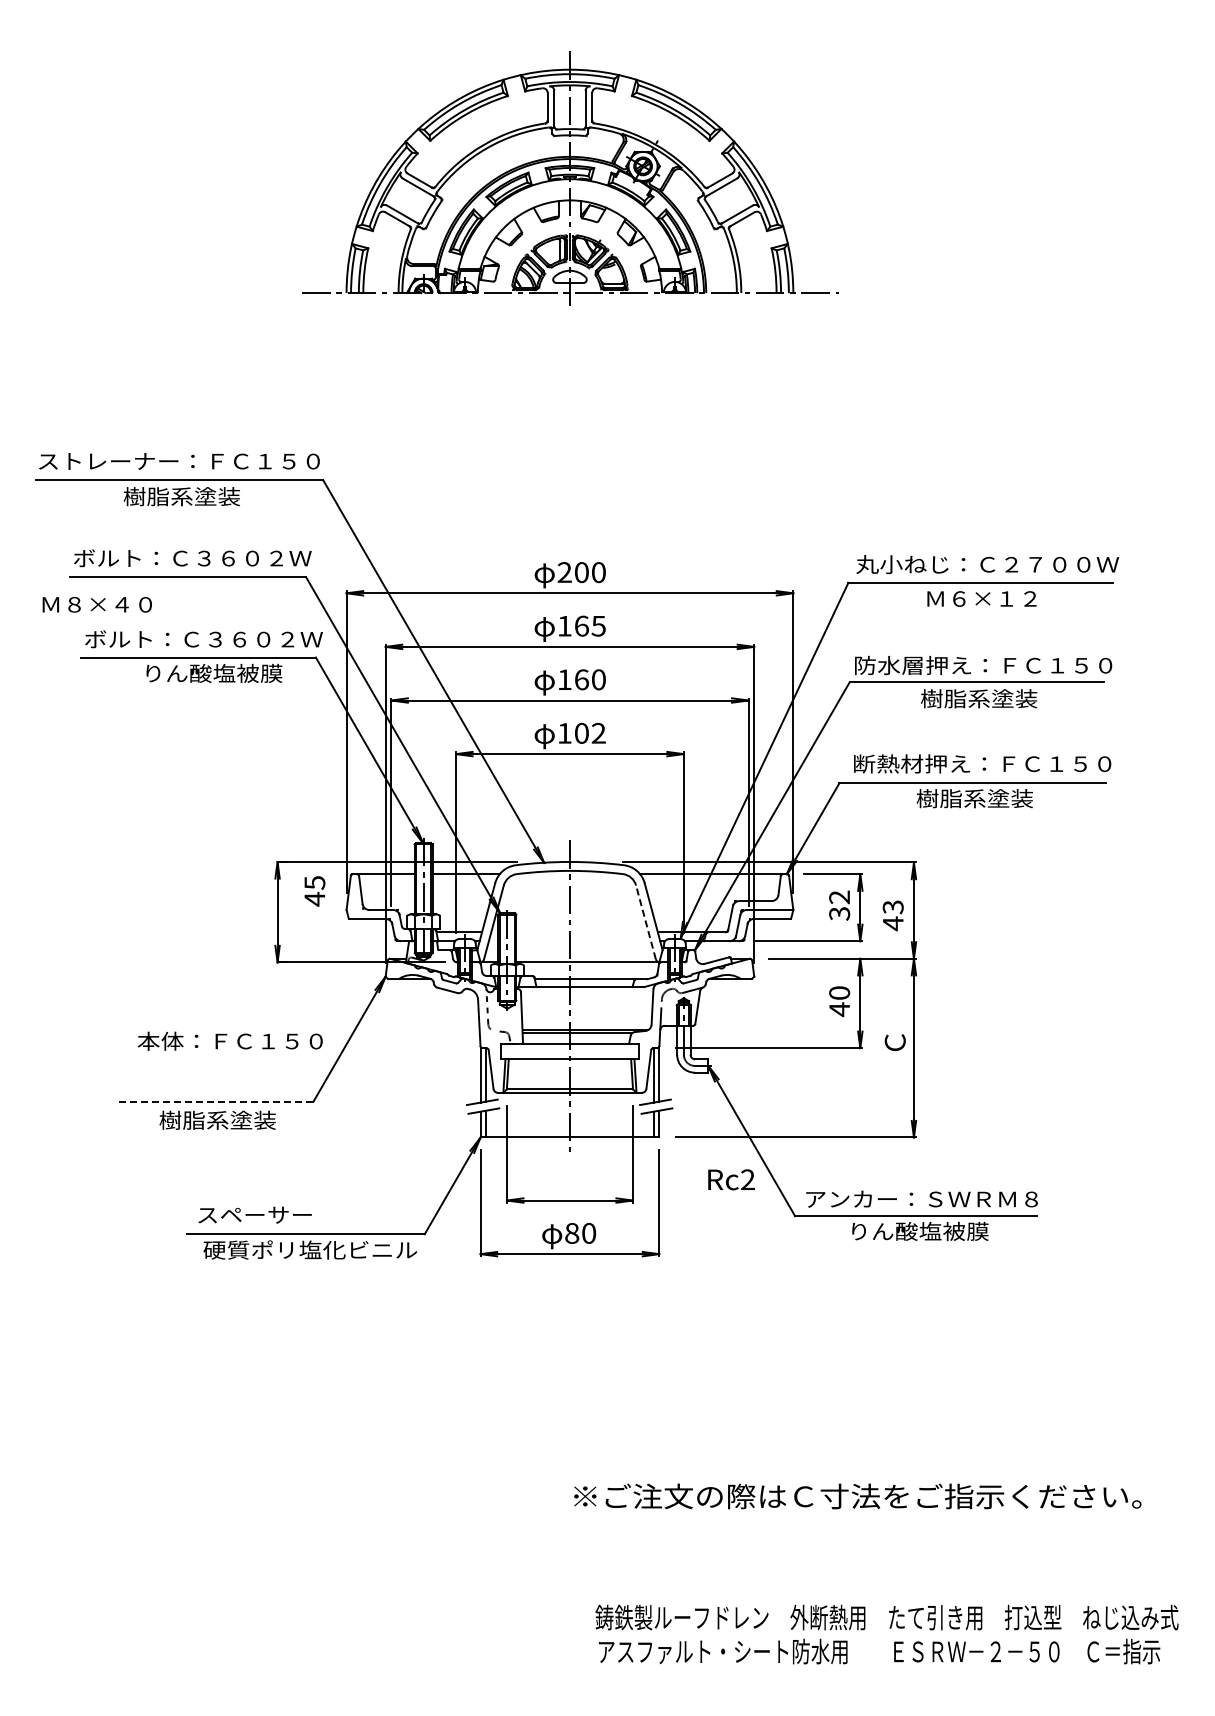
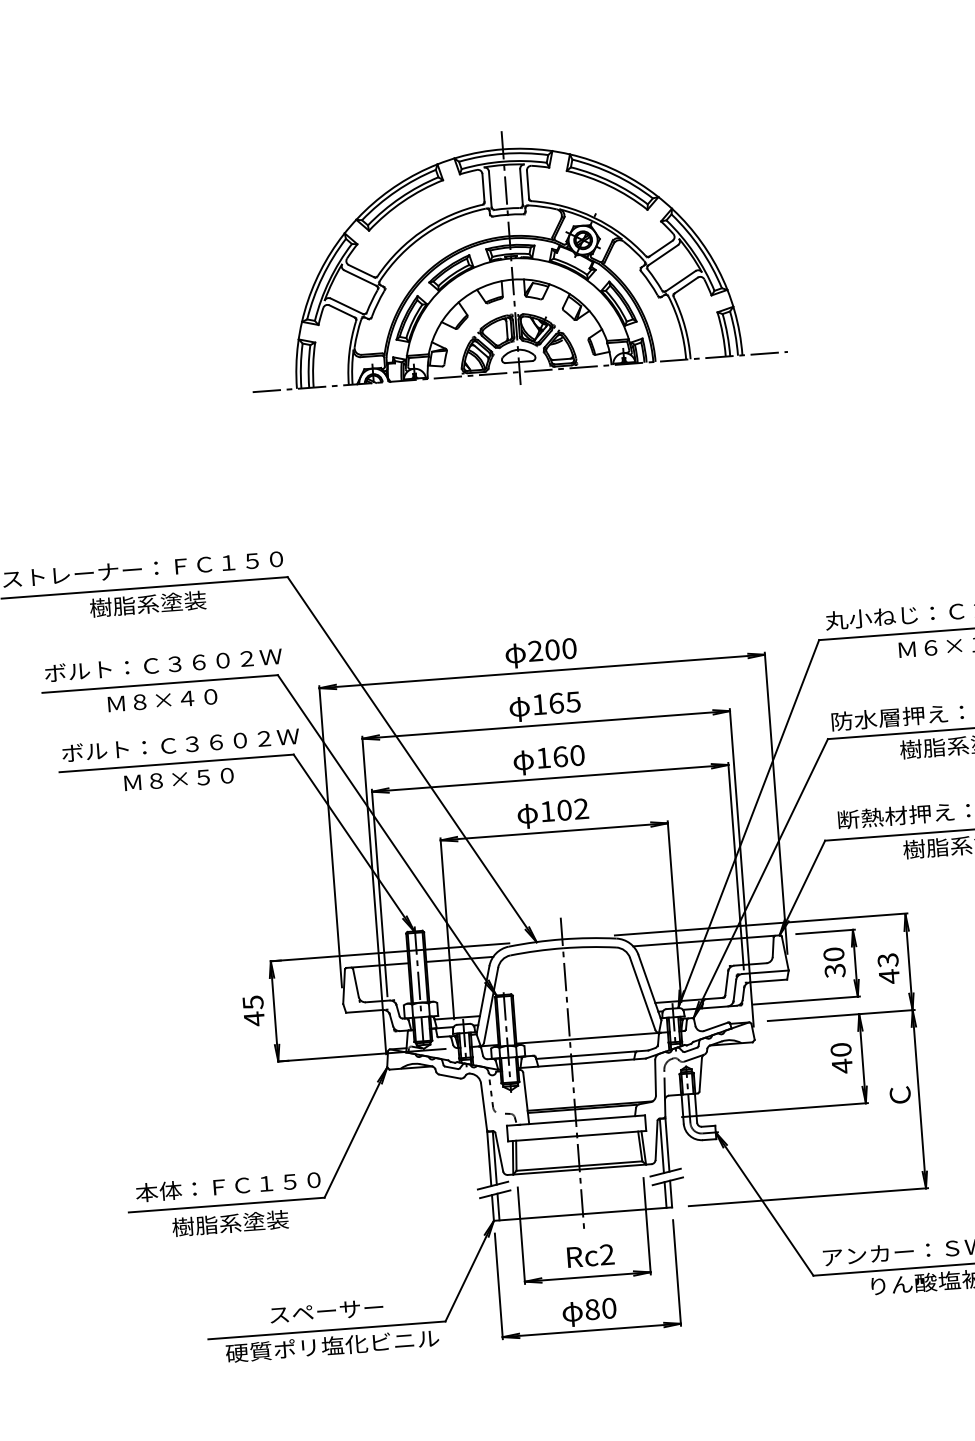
text: (96, 604) -> (161, 700), moved
text: (213, 672) -> (192, 777), りん酸塩被膜 -> Ｍ８×５０
text: (314, 891) -> (253, 1011), moved
text: (839, 897) -> (833, 954), 32 -> 30
line: (645, 921) -> (642, 993), dashed -> solid
text: (229, 1040) -> (227, 1185), moved
line: (214, 1101) -> (225, 1204), dashed -> solid
text: (731, 1179) -> (590, 1255), moved
text: (254, 1214) -> (326, 1310), moved

